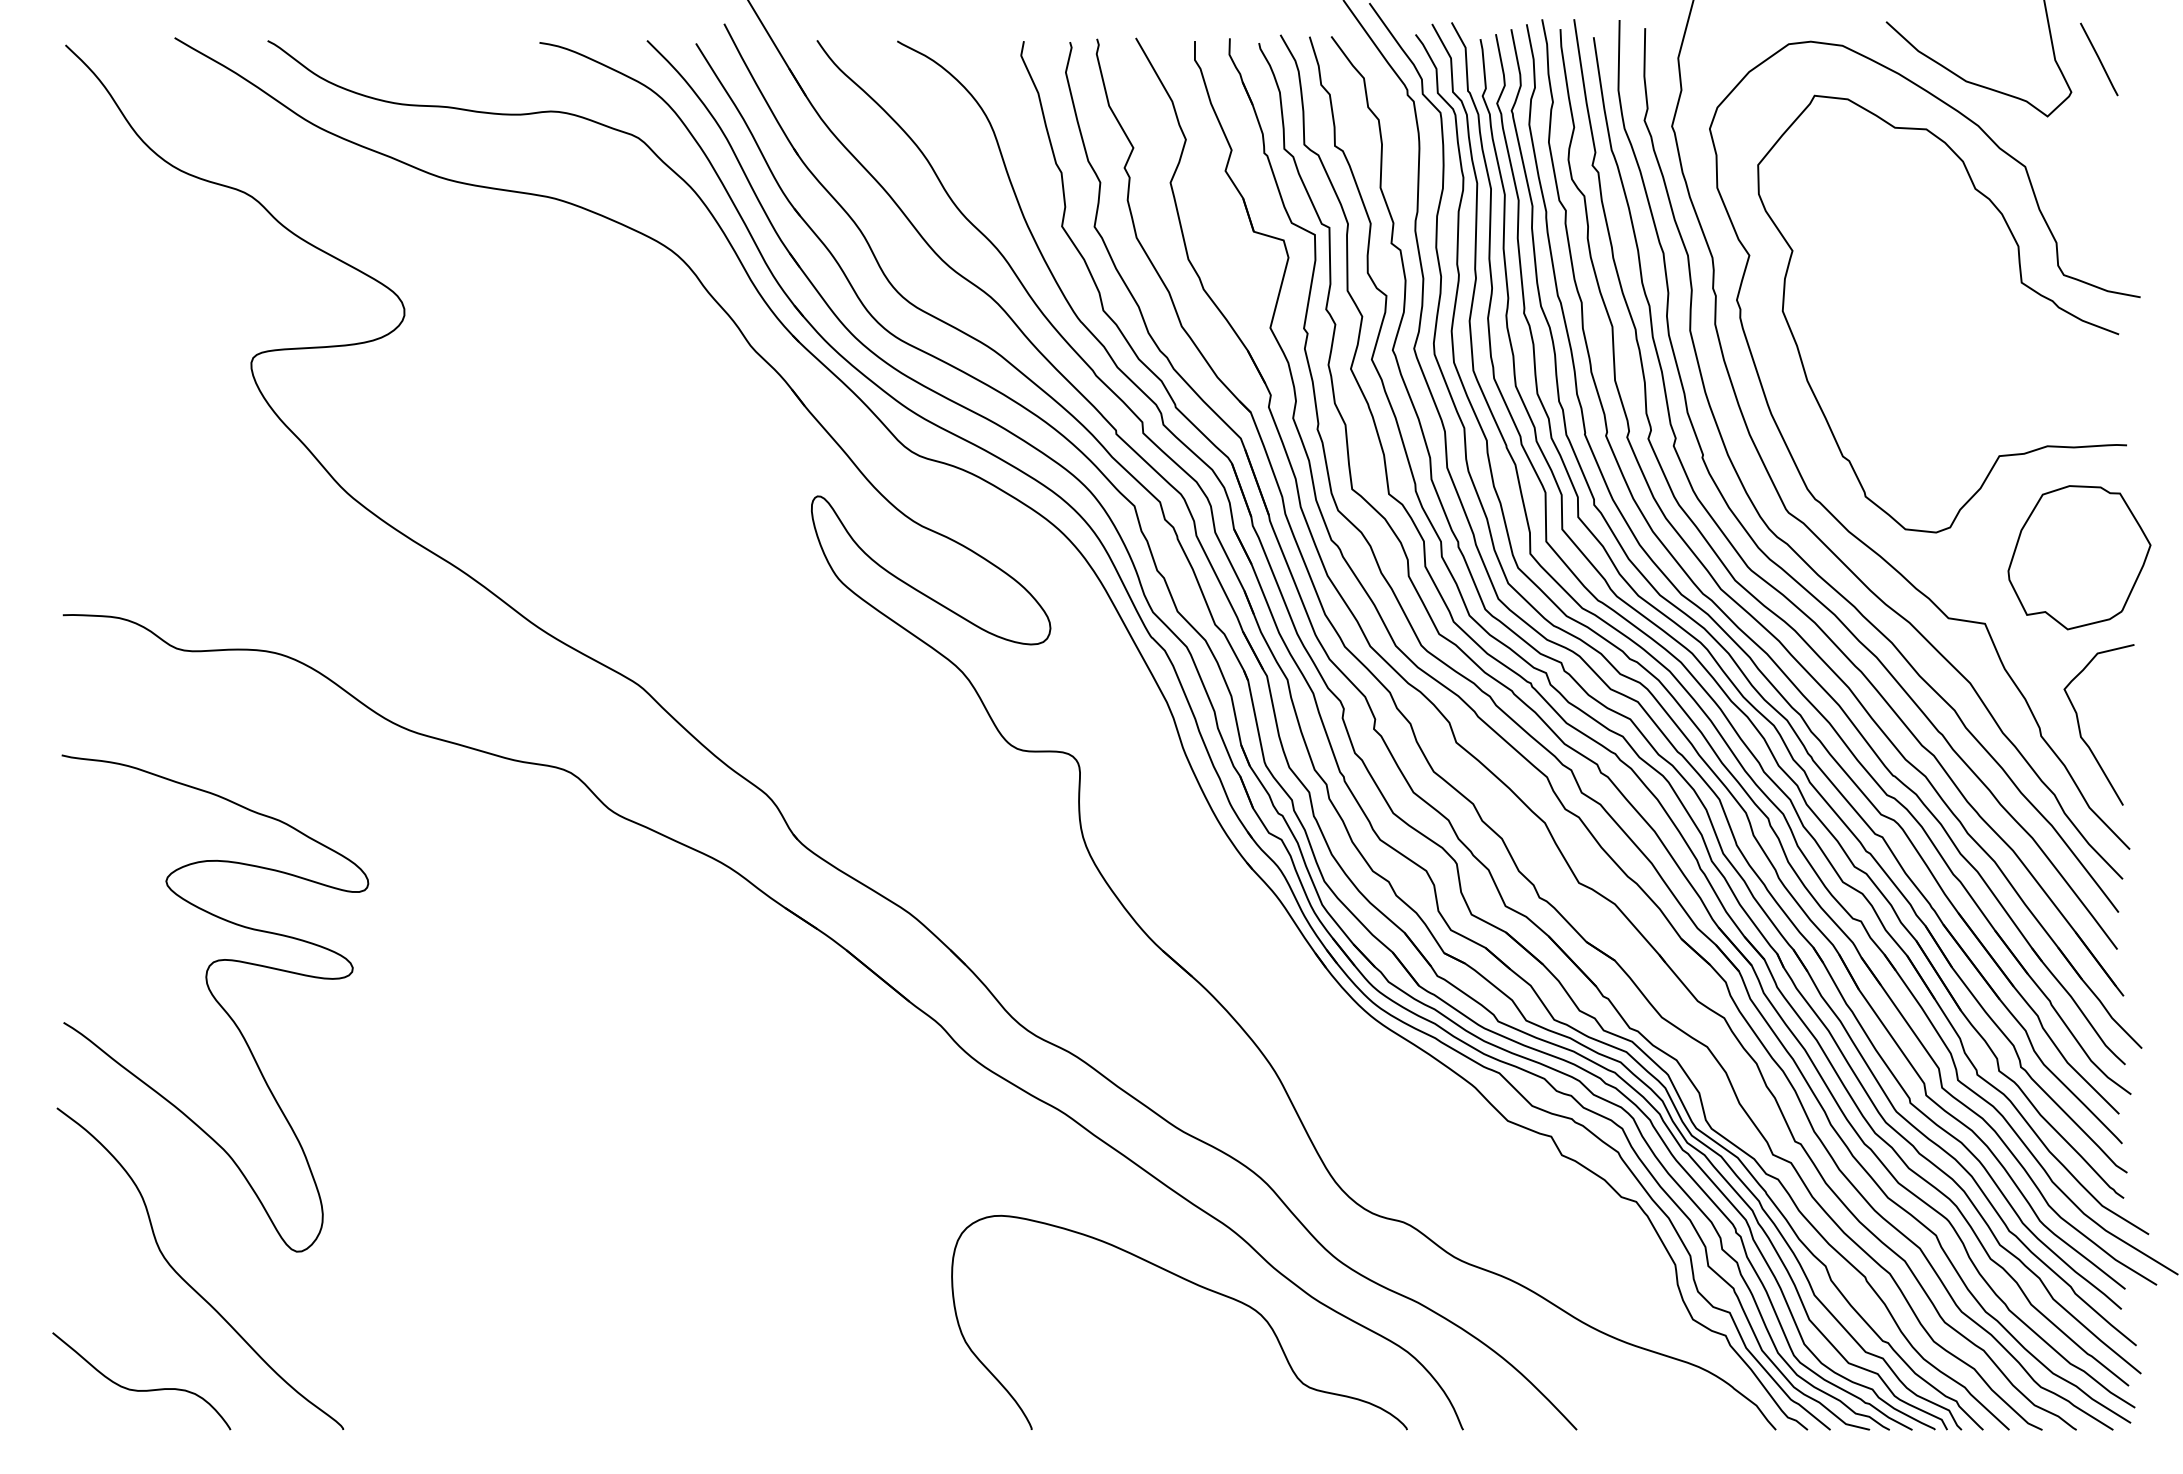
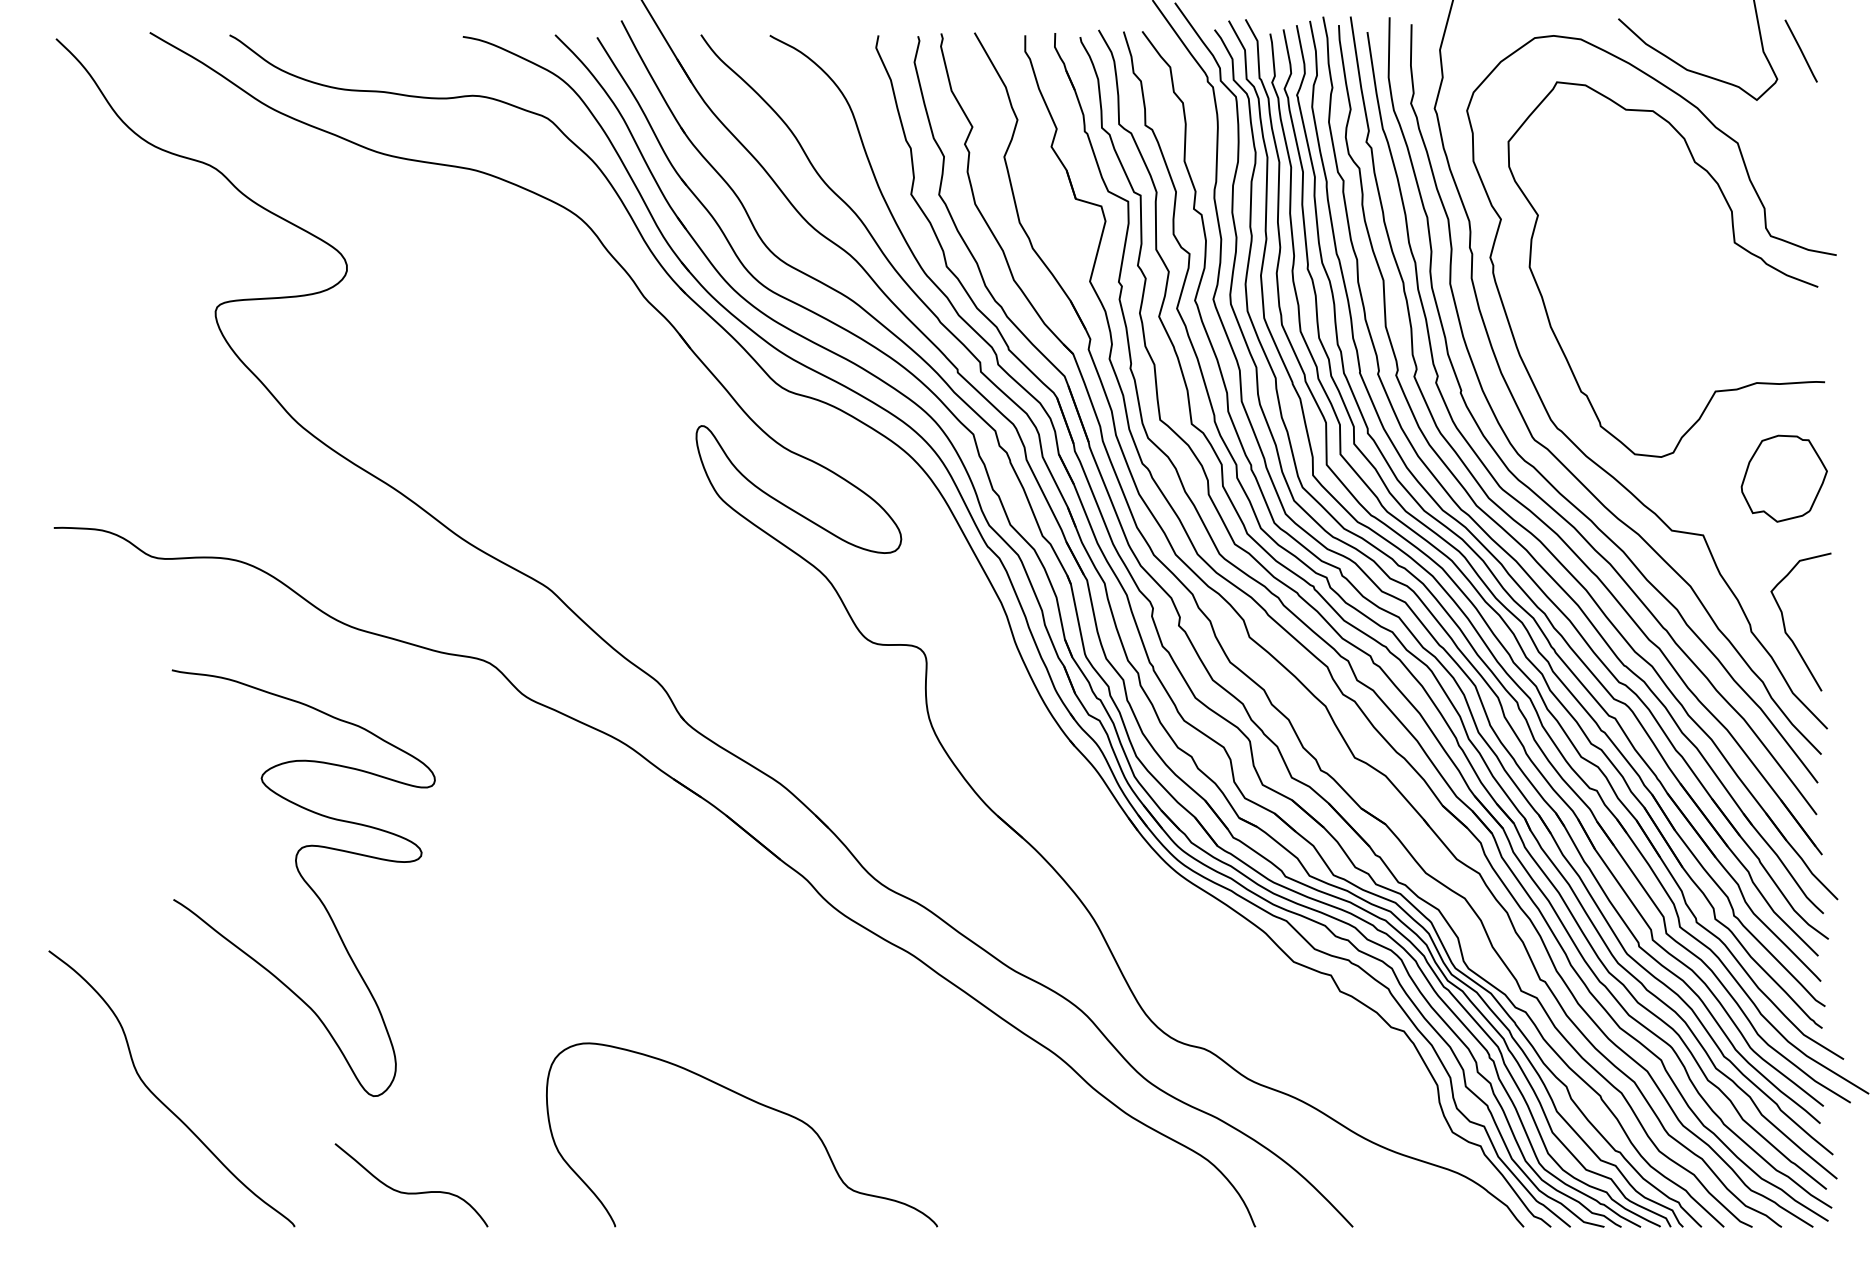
part: (2079, 557) -> (1784, 478), size x0.7
curve: (216, 1002) -> (304, 882), moved
curve: (1198, 1287) -> (758, 1104), moved
curve: (141, 1389) -> (411, 1192), moved

